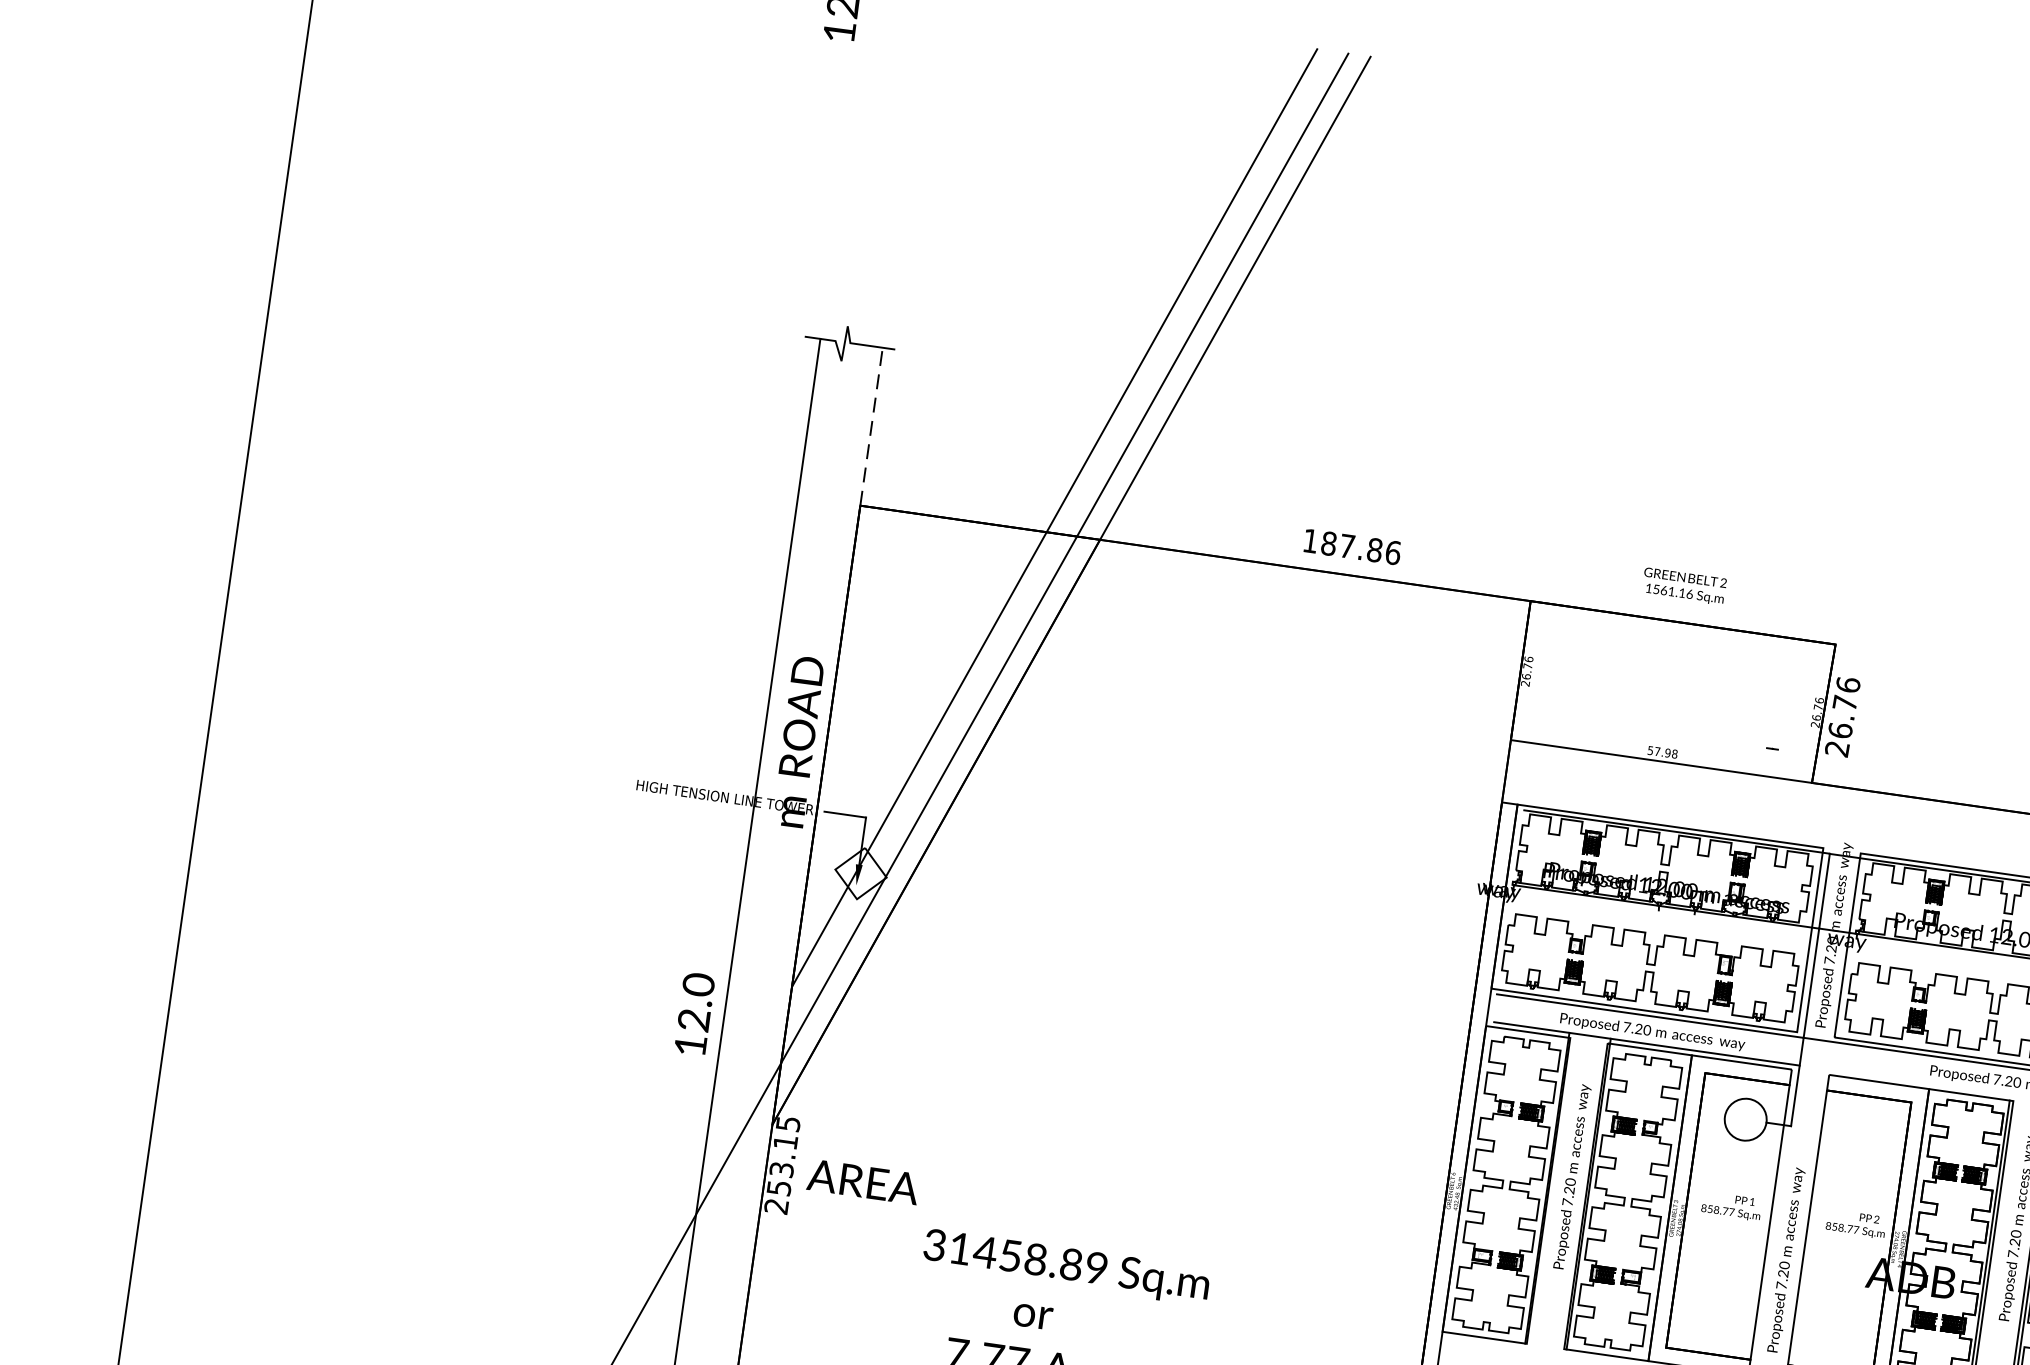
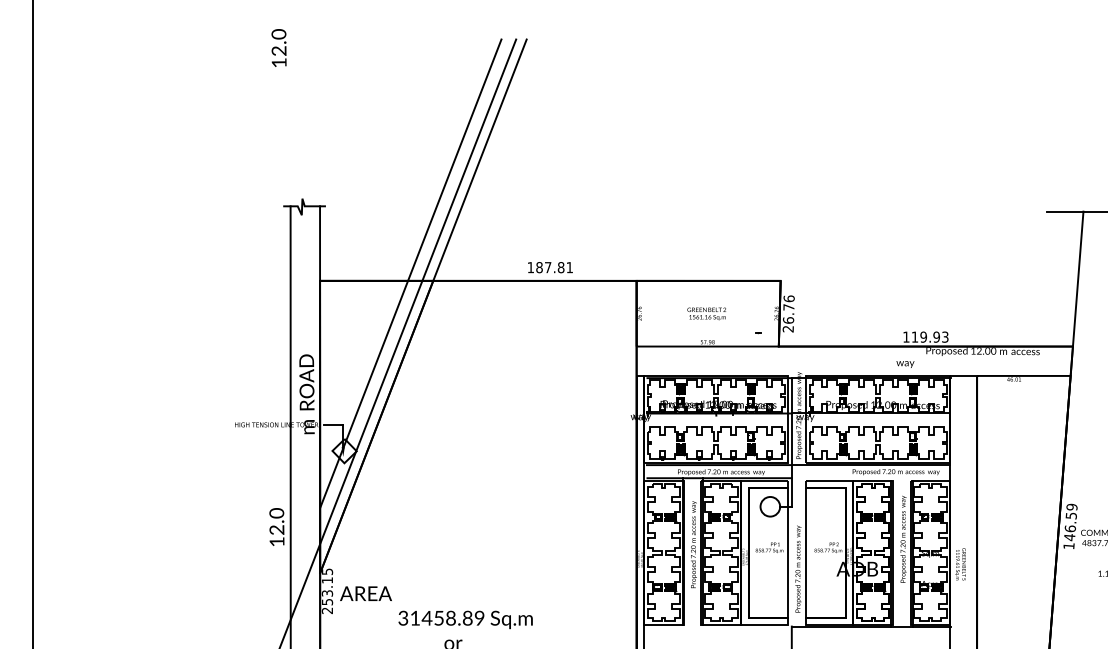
line: (872, 426) -> (320, 243), dashed -> solid
text: (1392, 552) -> (569, 267), 187.86 -> 187.81
text: (1683, 585) -> (706, 313), moved

